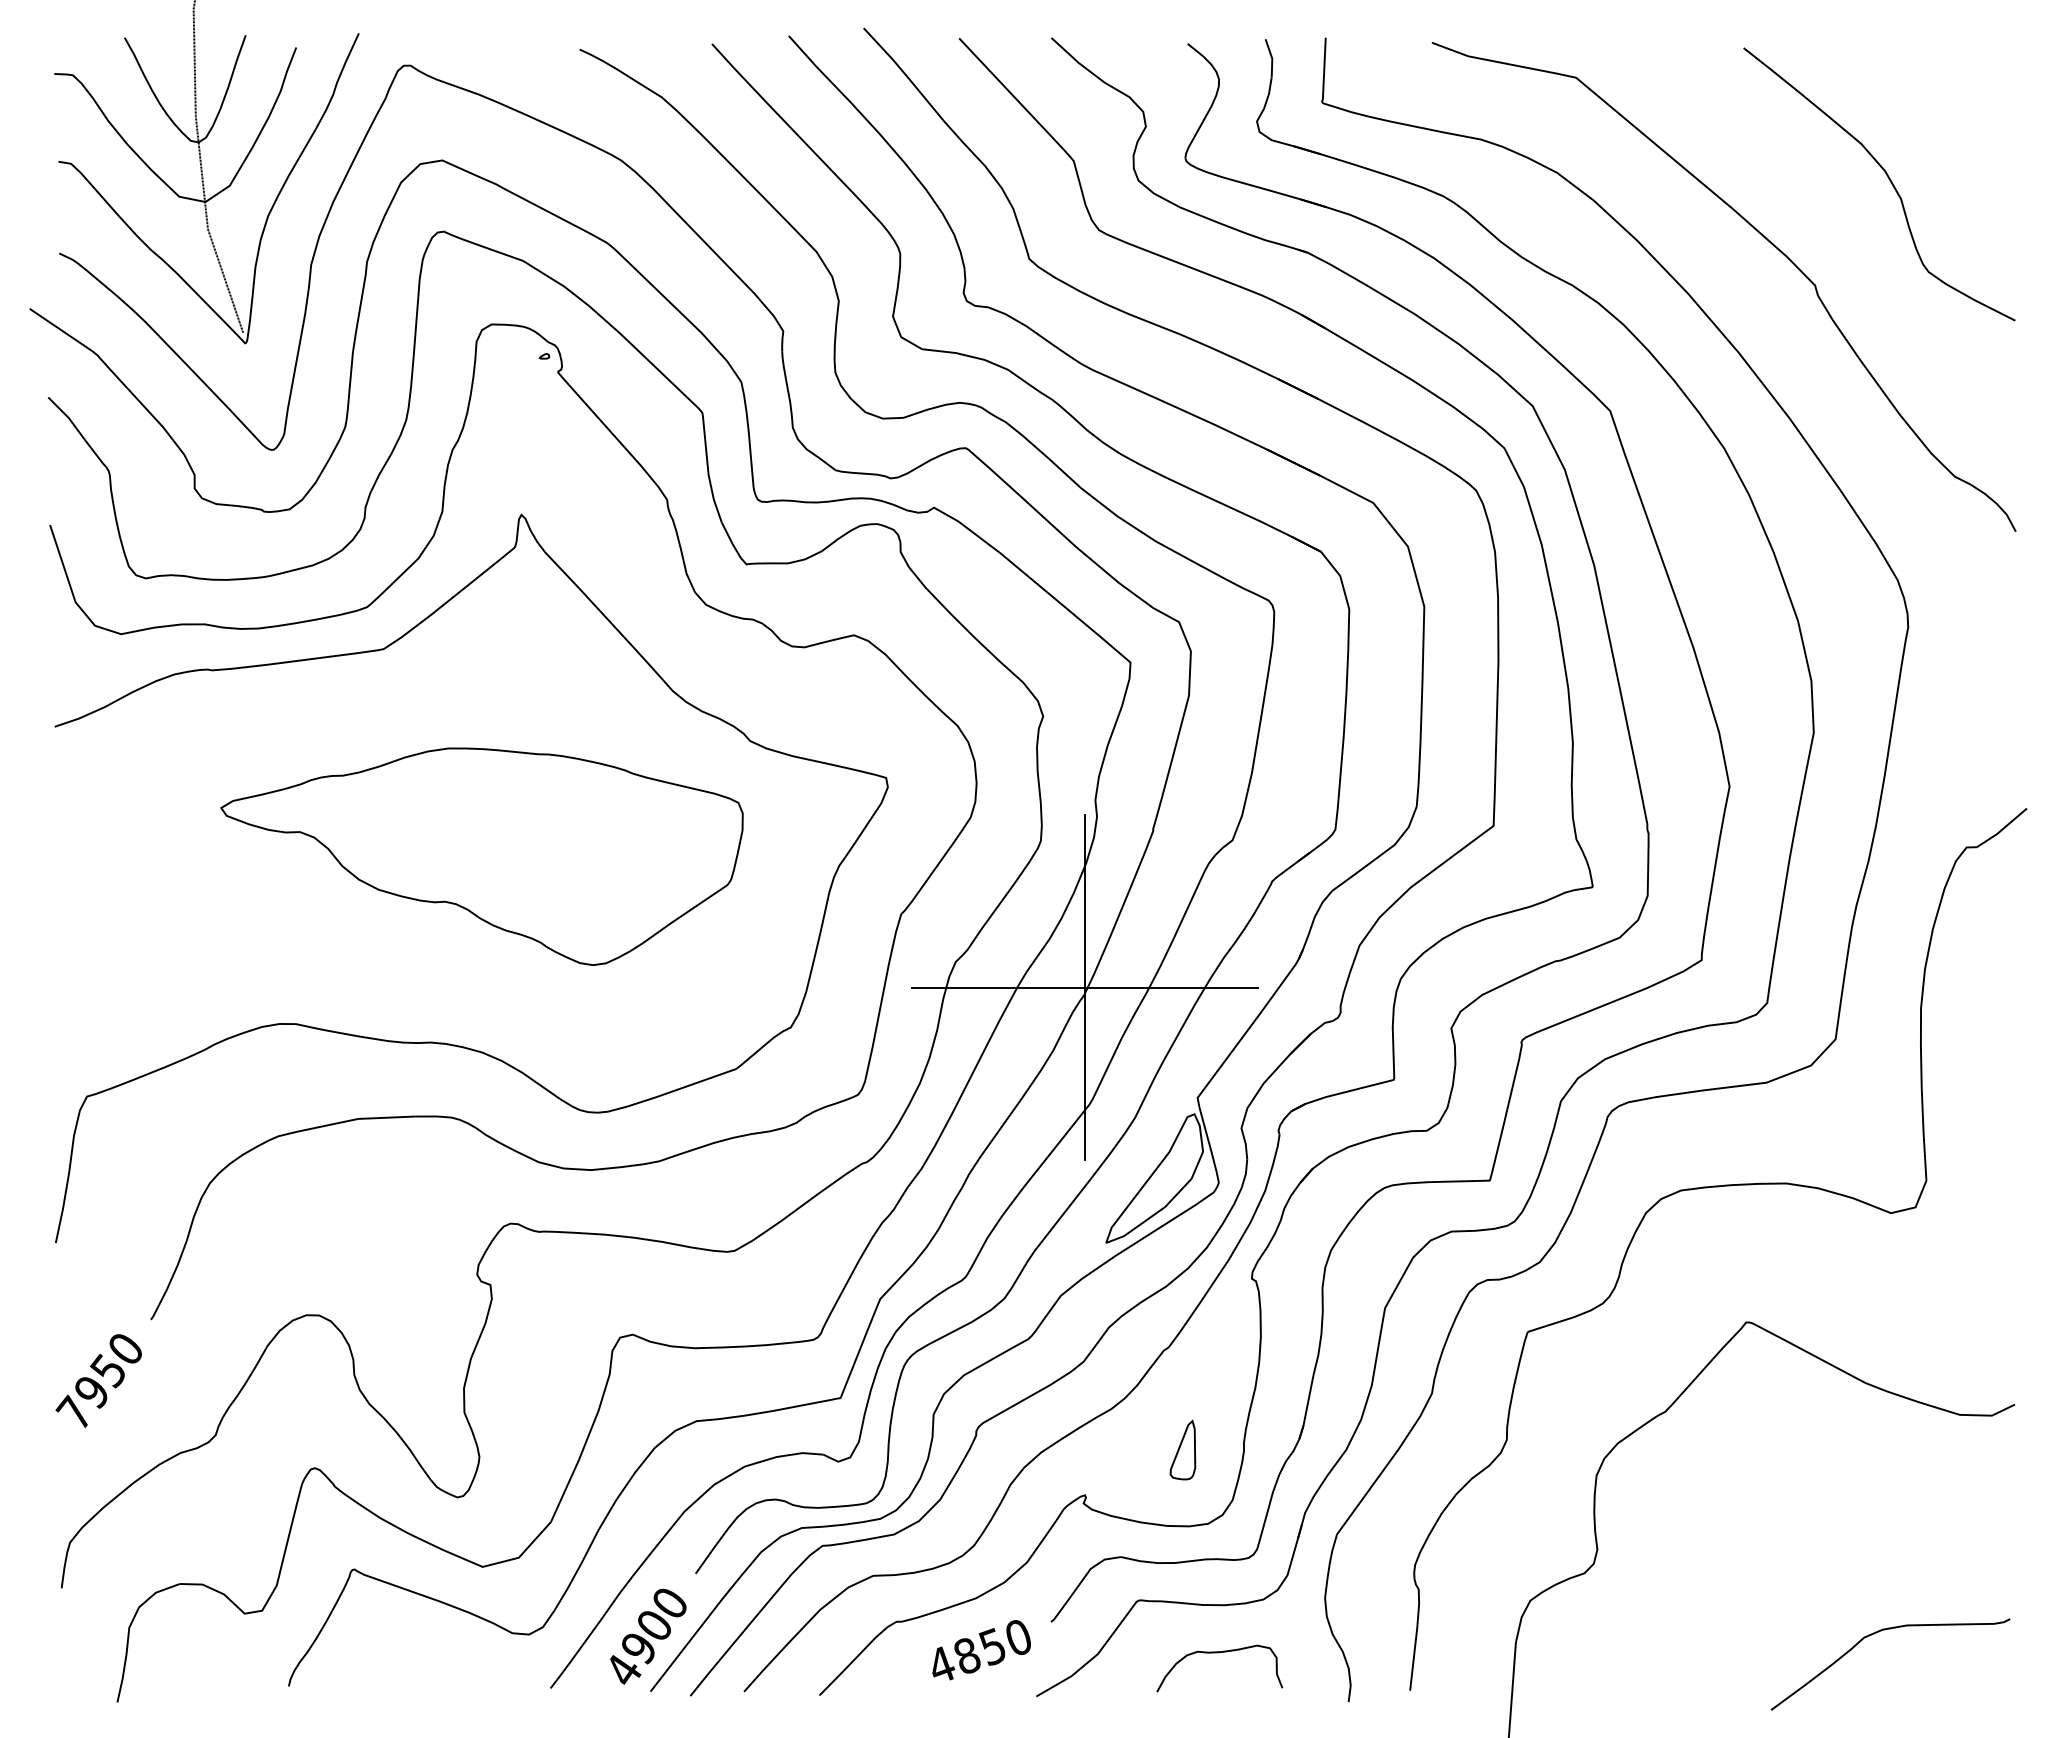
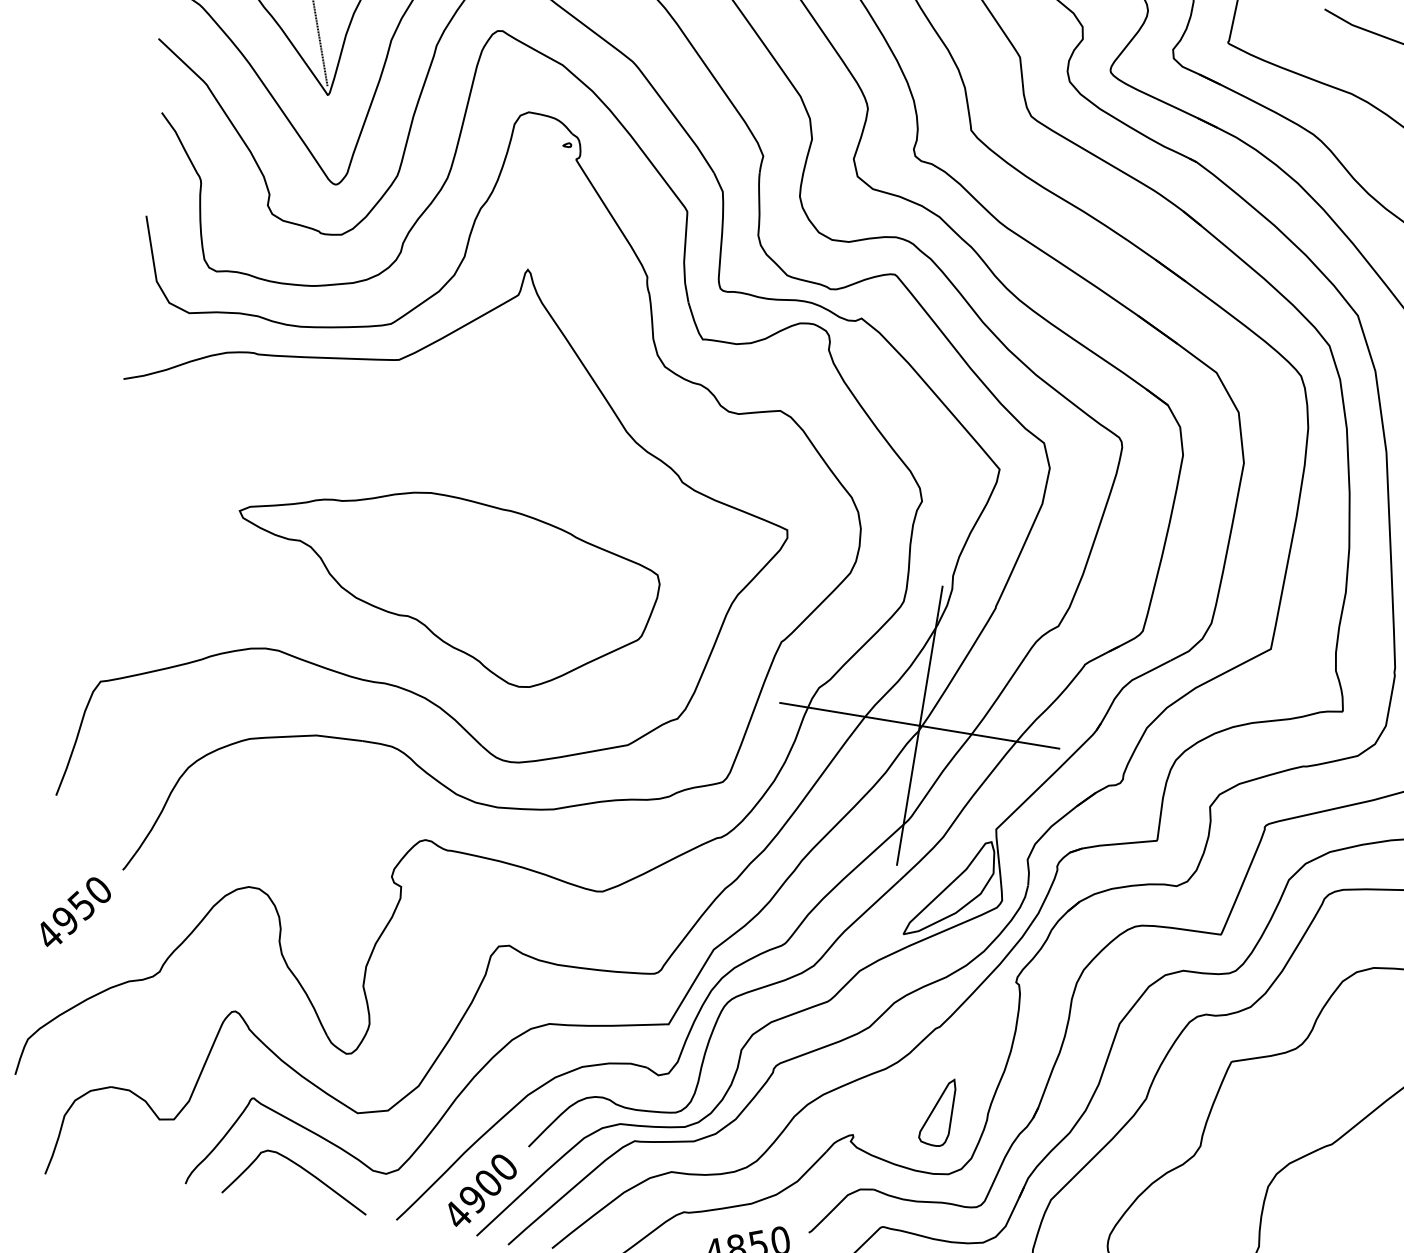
part: (481, 856) -> (443, 584), moved
text: (73, 1411) -> (48, 933), 7950 -> 4950
part: (1182, 1449) -> (937, 1110), size x1.43
curve: (429, 1646) -> (304, 1170), added

